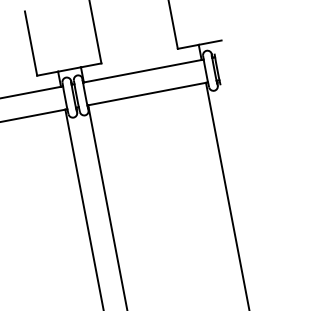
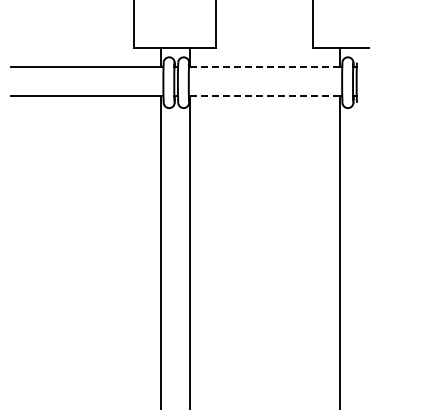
line: (142, 71) -> (264, 67), solid -> dashed
line: (146, 94) -> (264, 96), solid -> dashed

